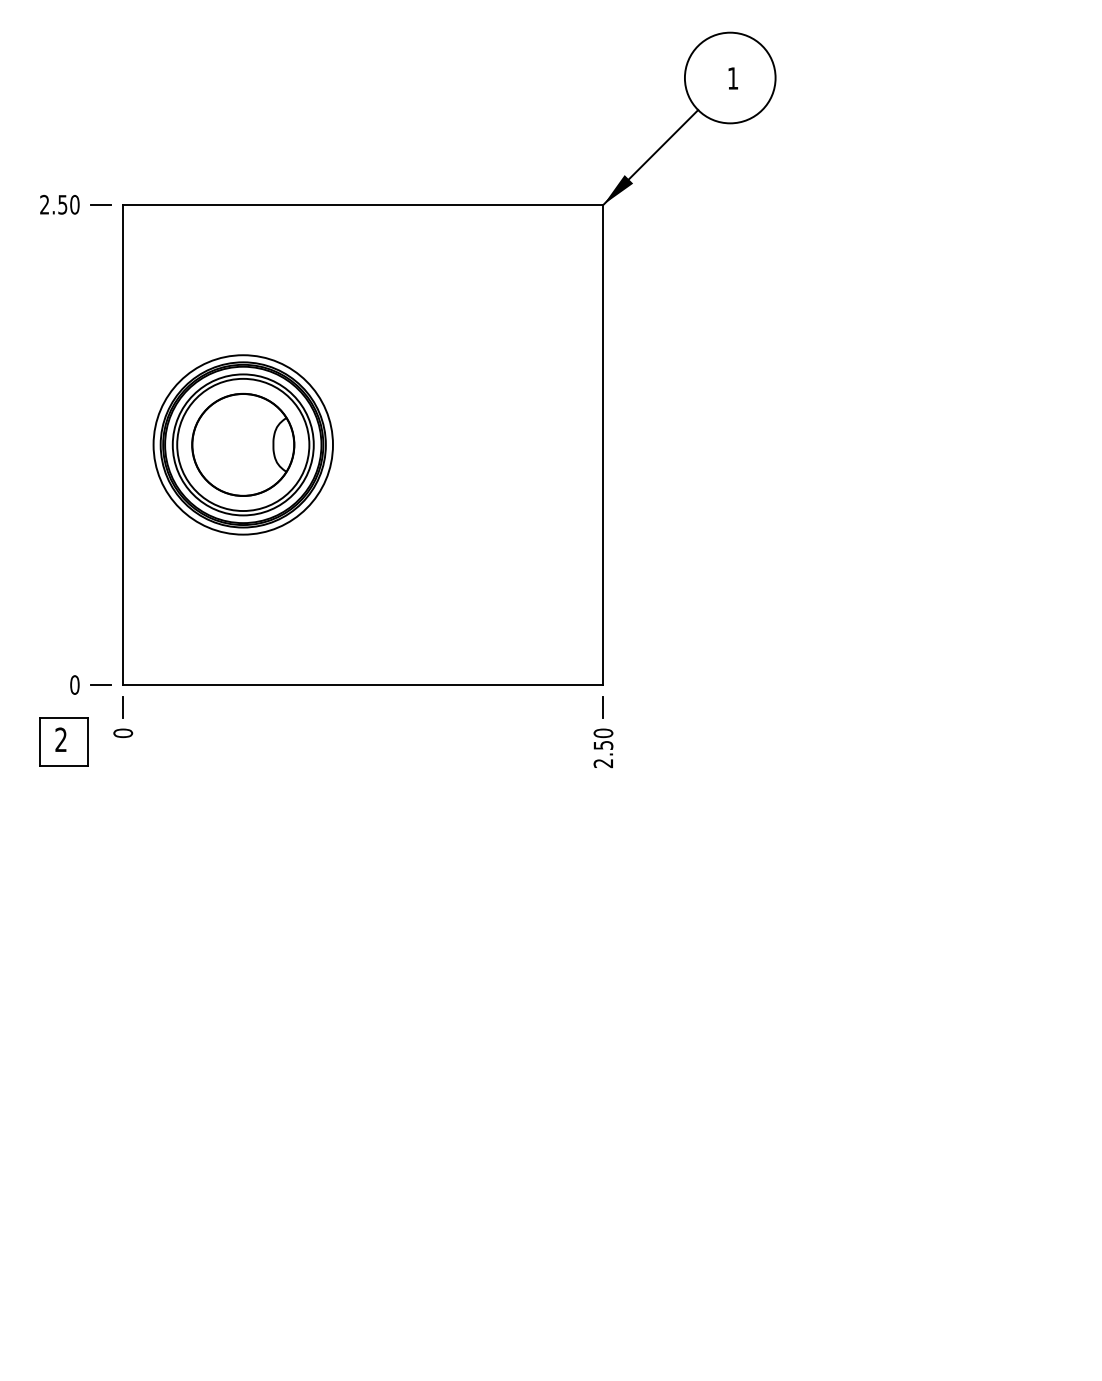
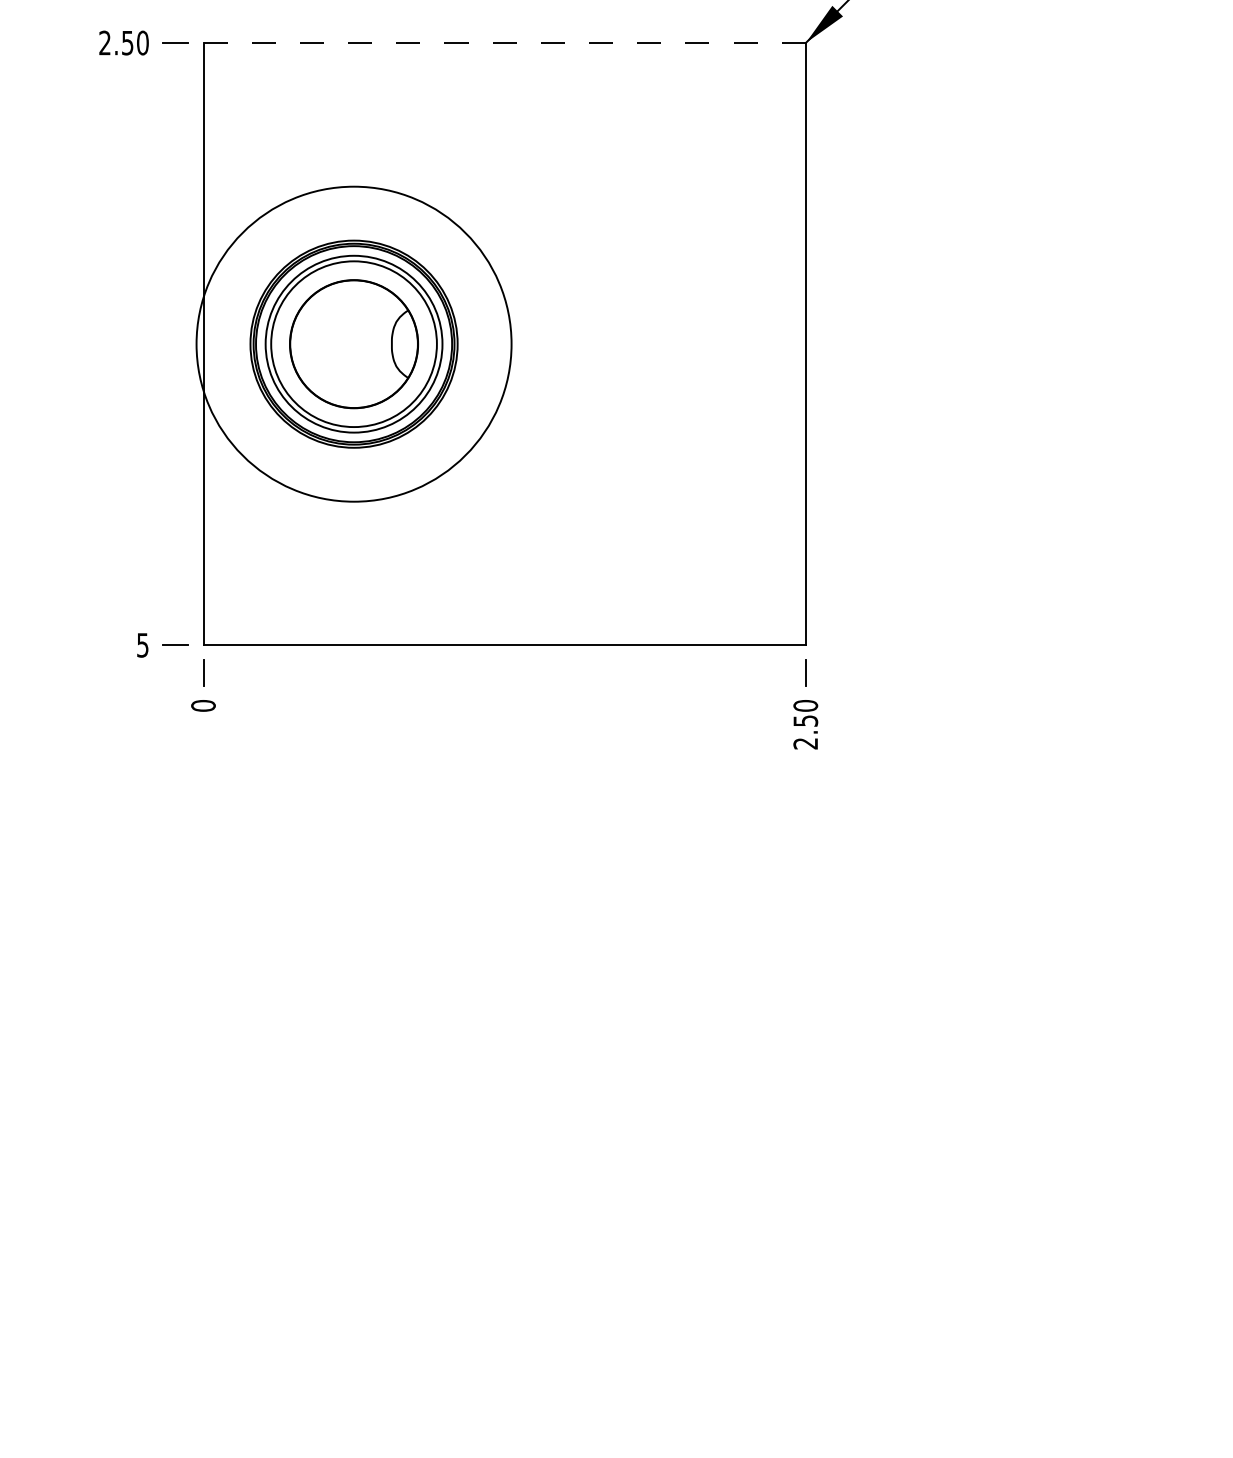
line: (362, 204) -> (503, 42), solid -> dashed
circle: (243, 444) -> (354, 343), size x1.4
text: (74, 684) -> (142, 644), 0 -> 5
part: (63, 741) -> (128, 716), removed

